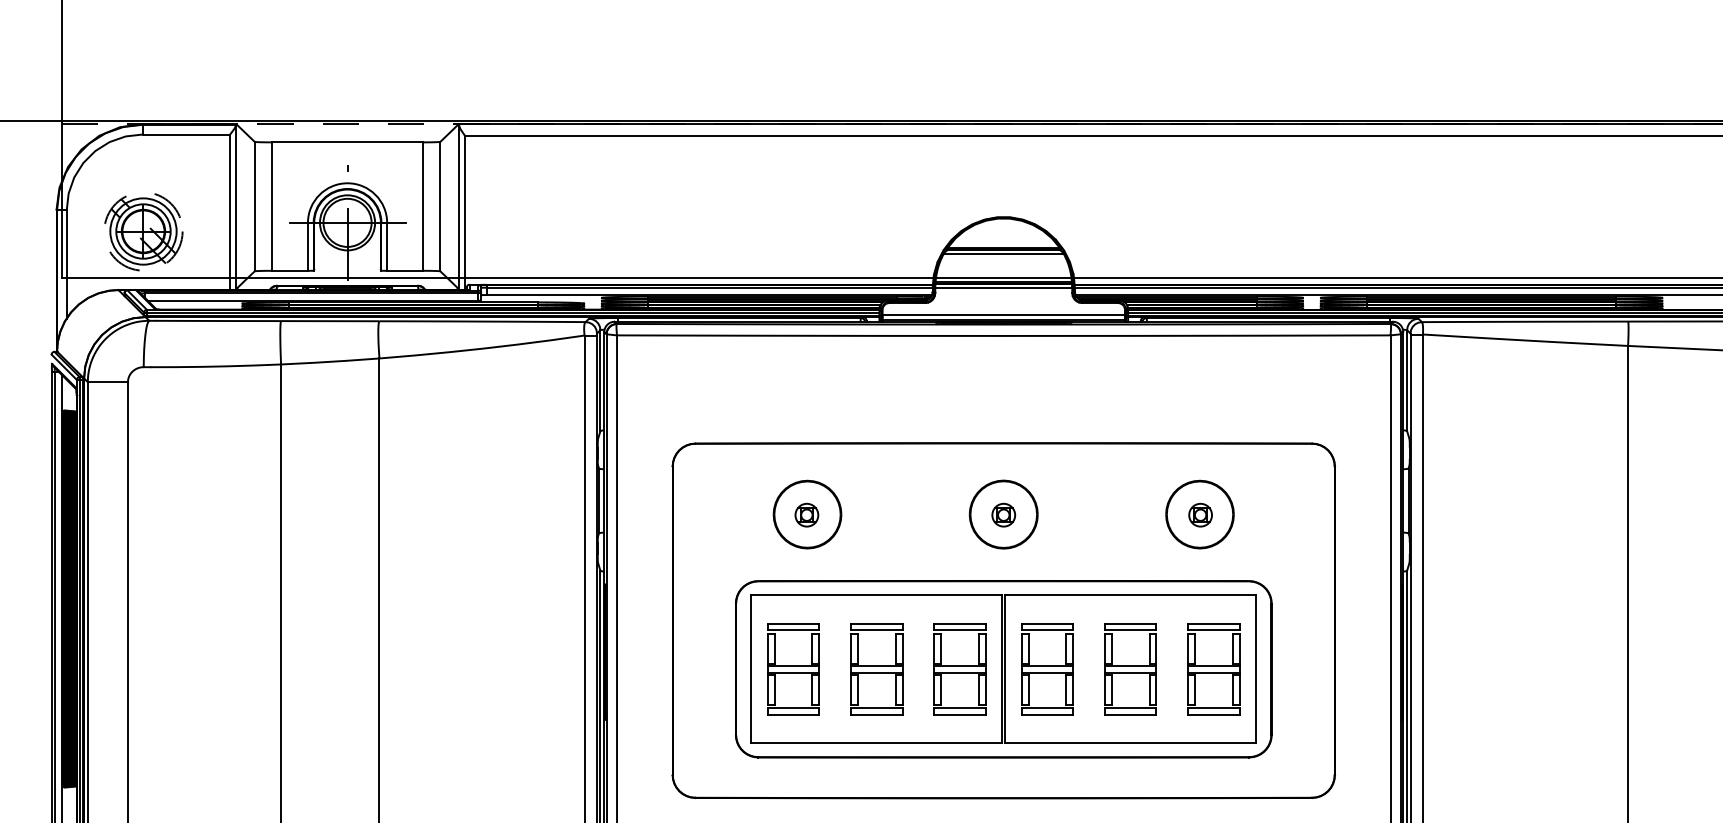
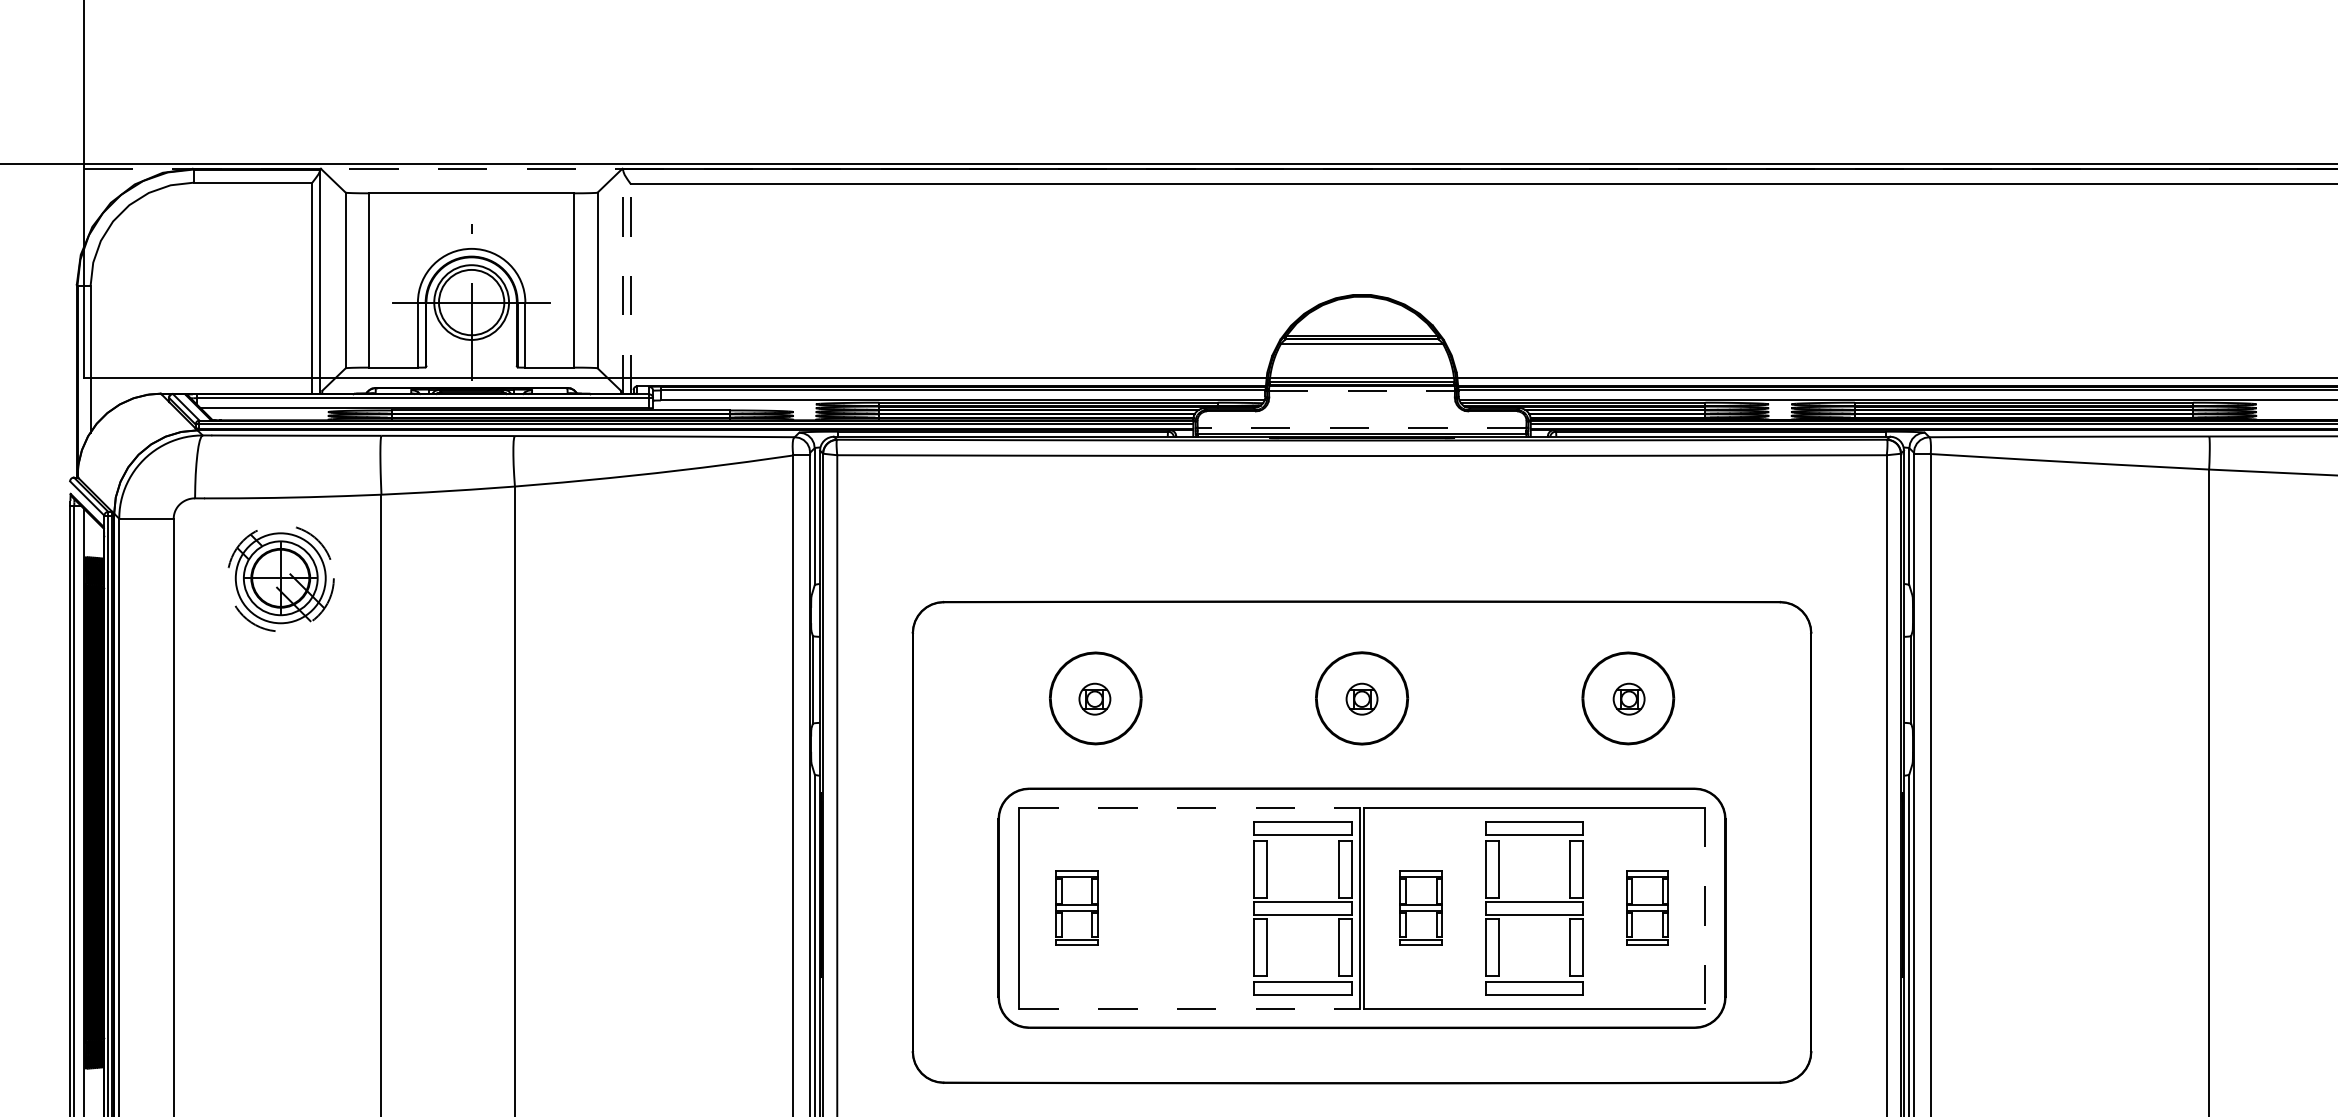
line: (459, 208) -> (623, 282), solid -> dashed
line: (464, 213) -> (630, 289), solid -> dashed
part: (143, 231) -> (280, 578), moved
line: (1004, 287) -> (1362, 390), solid -> dashed
line: (1003, 314) -> (1361, 427), solid -> dashed
line: (877, 595) -> (1190, 807), solid -> dashed
part: (793, 668) -> (1076, 907), size x0.6
part: (876, 668) -> (1189, 907), removed
part: (959, 668) -> (1302, 907), size x1.4
part: (1046, 668) -> (1420, 907), size x0.6
part: (1130, 668) -> (1533, 907), size x1.4
part: (1214, 668) -> (1647, 907), size x0.6
line: (1256, 669) -> (1704, 908), solid -> dashed
line: (877, 743) -> (1190, 1008), solid -> dashed

